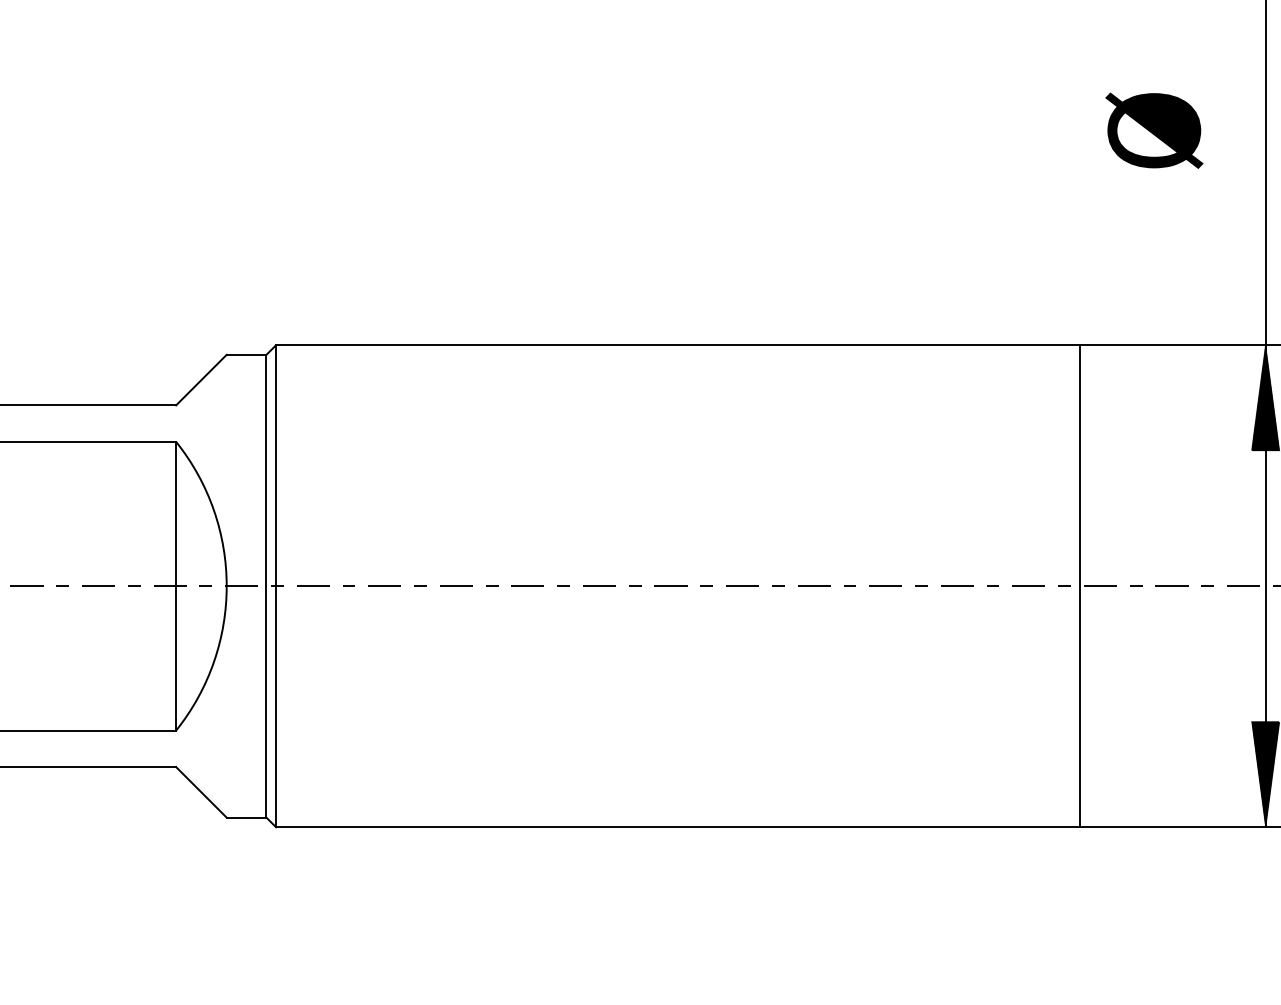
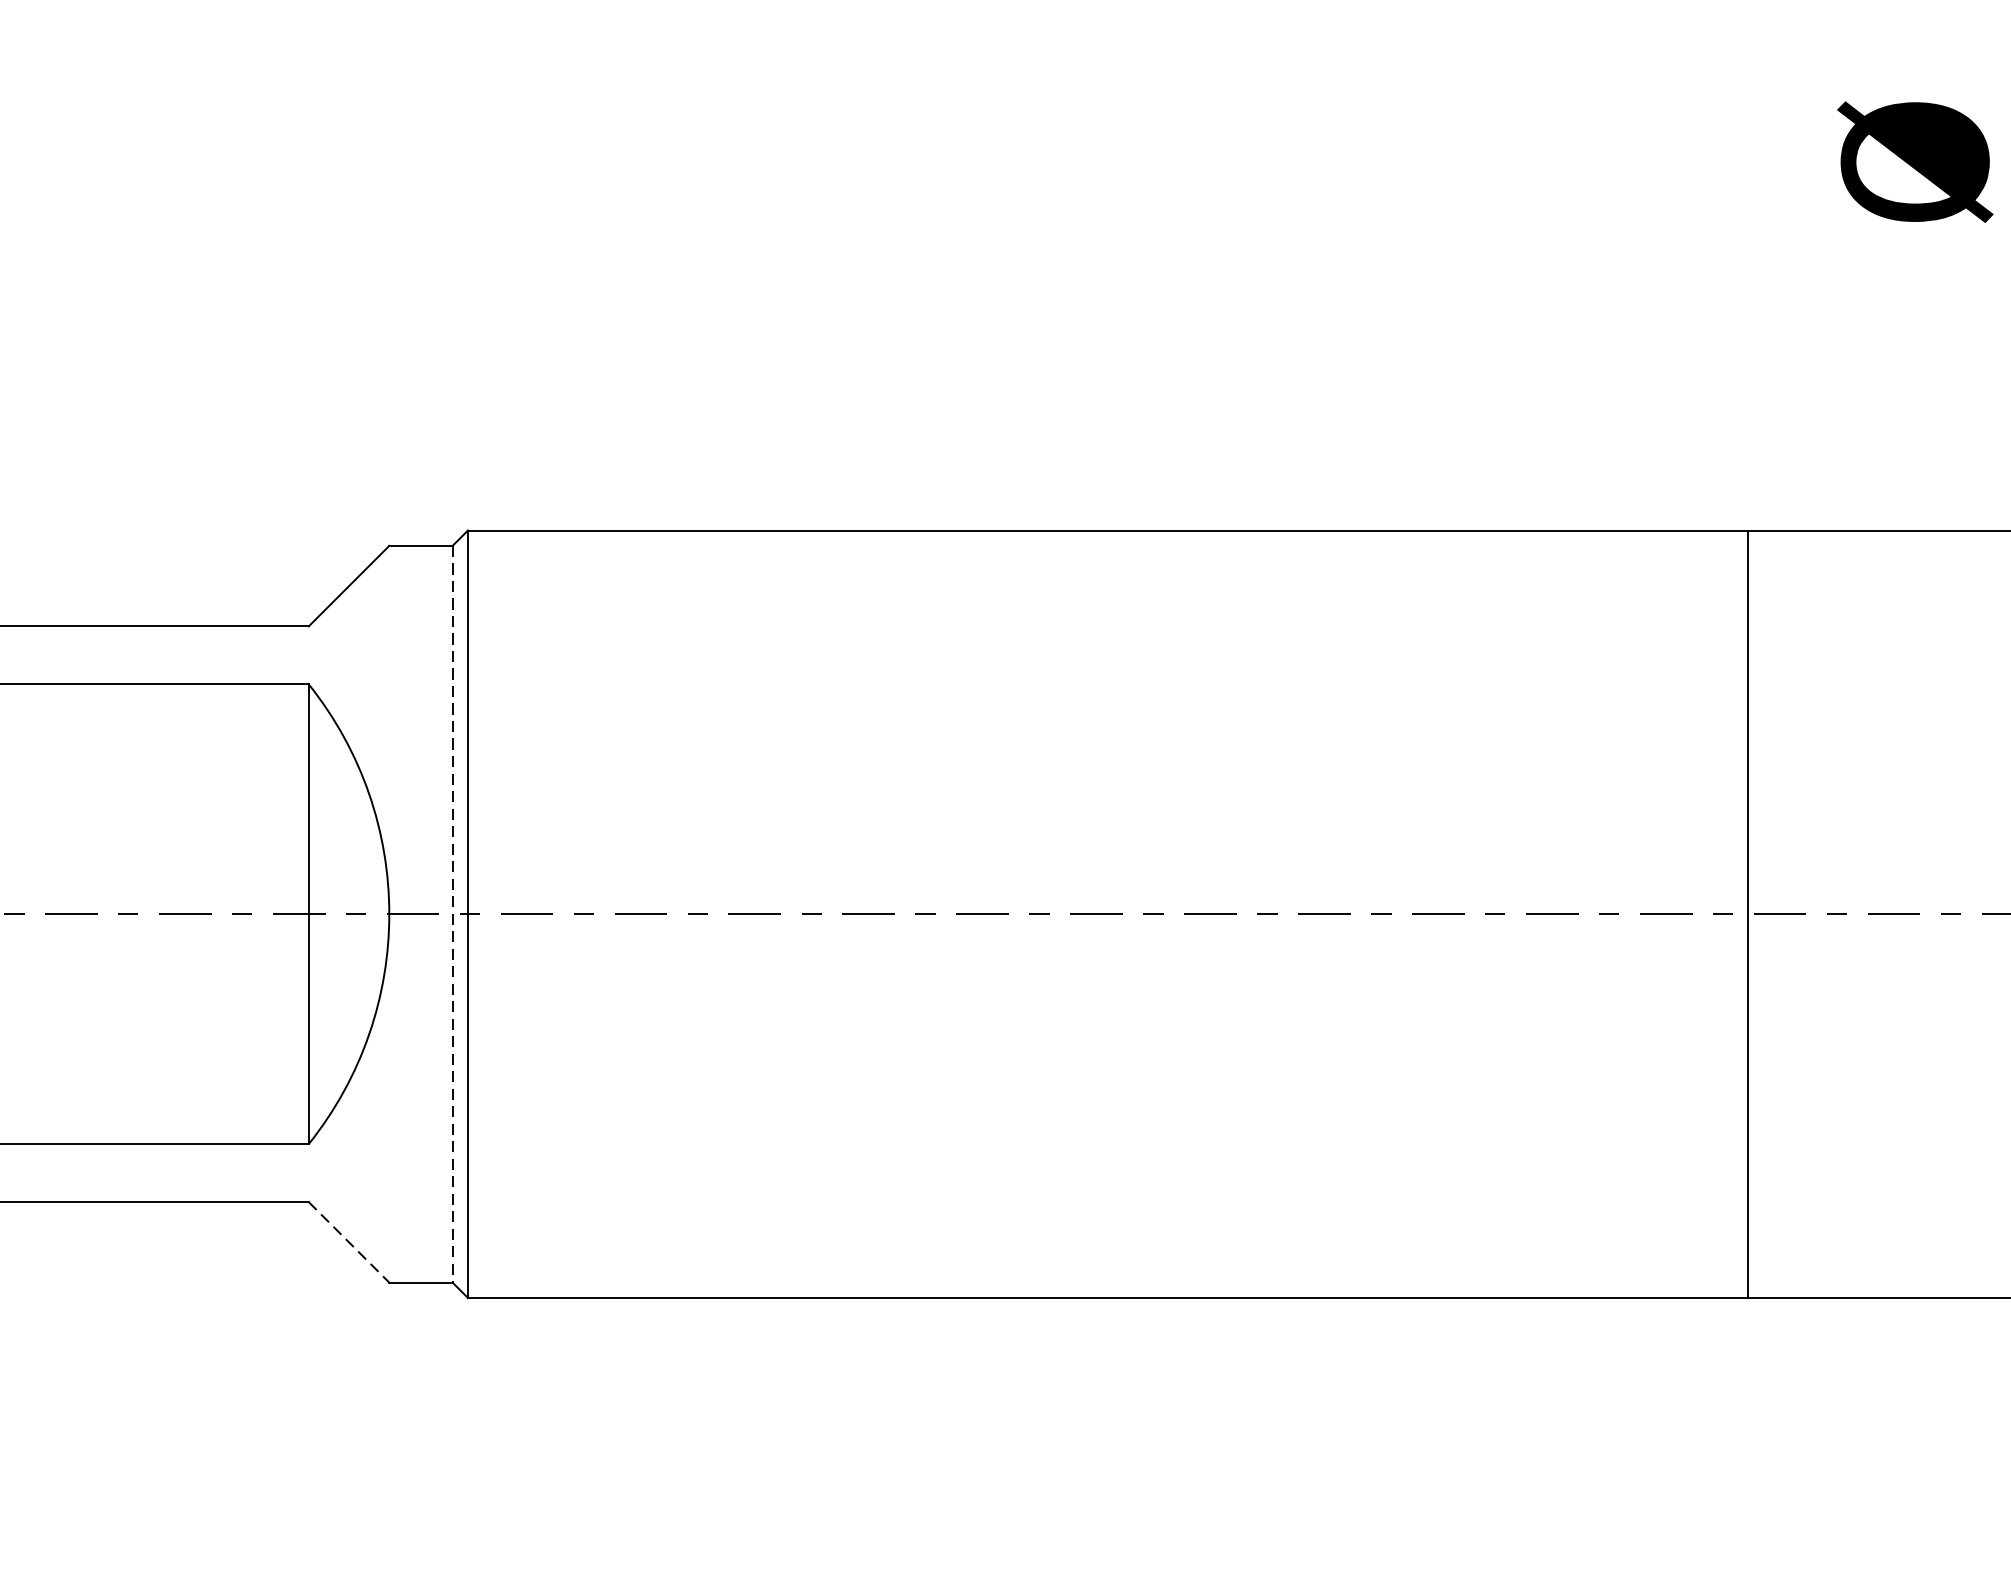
text: (1154, 130) -> (1915, 161), moved
line: (266, 586) -> (452, 914), solid -> dashed
line: (201, 792) -> (349, 1242), solid -> dashed

